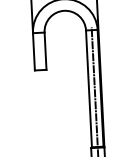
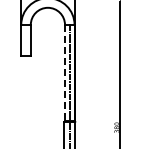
line: (89, 89) -> (65, 73), solid -> dashed

